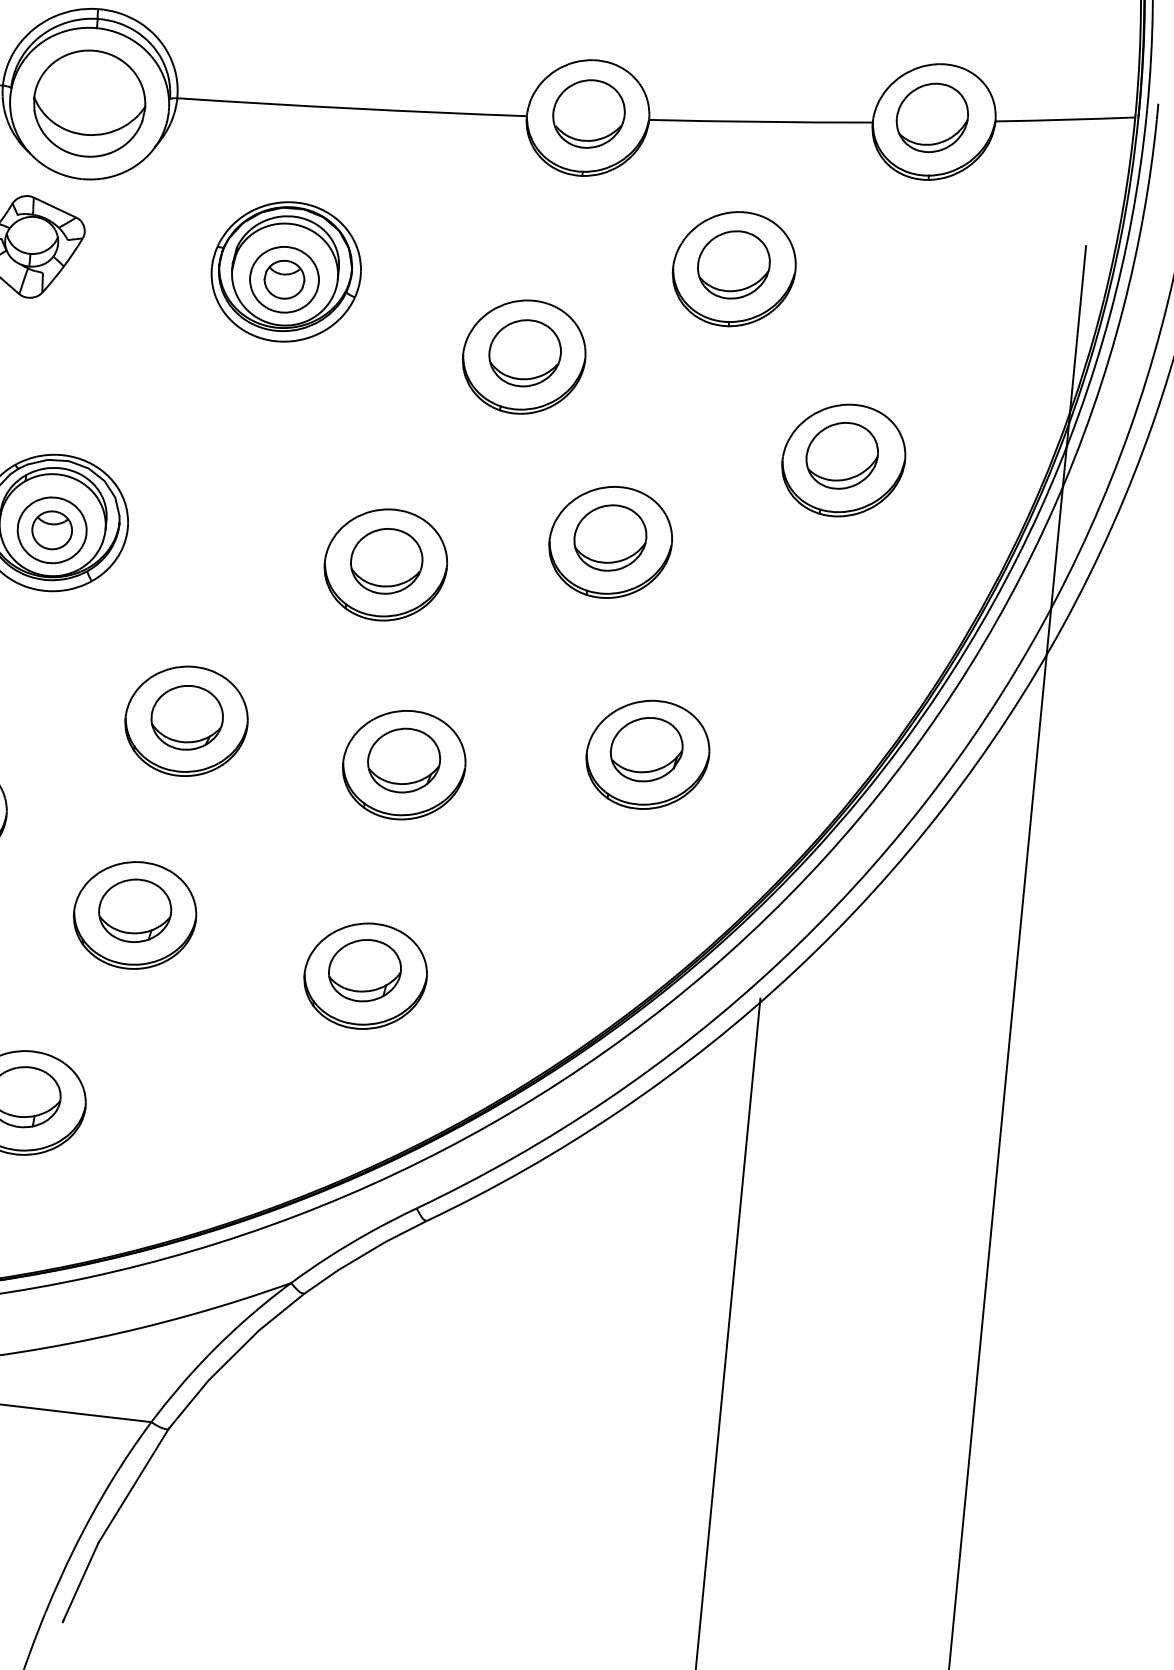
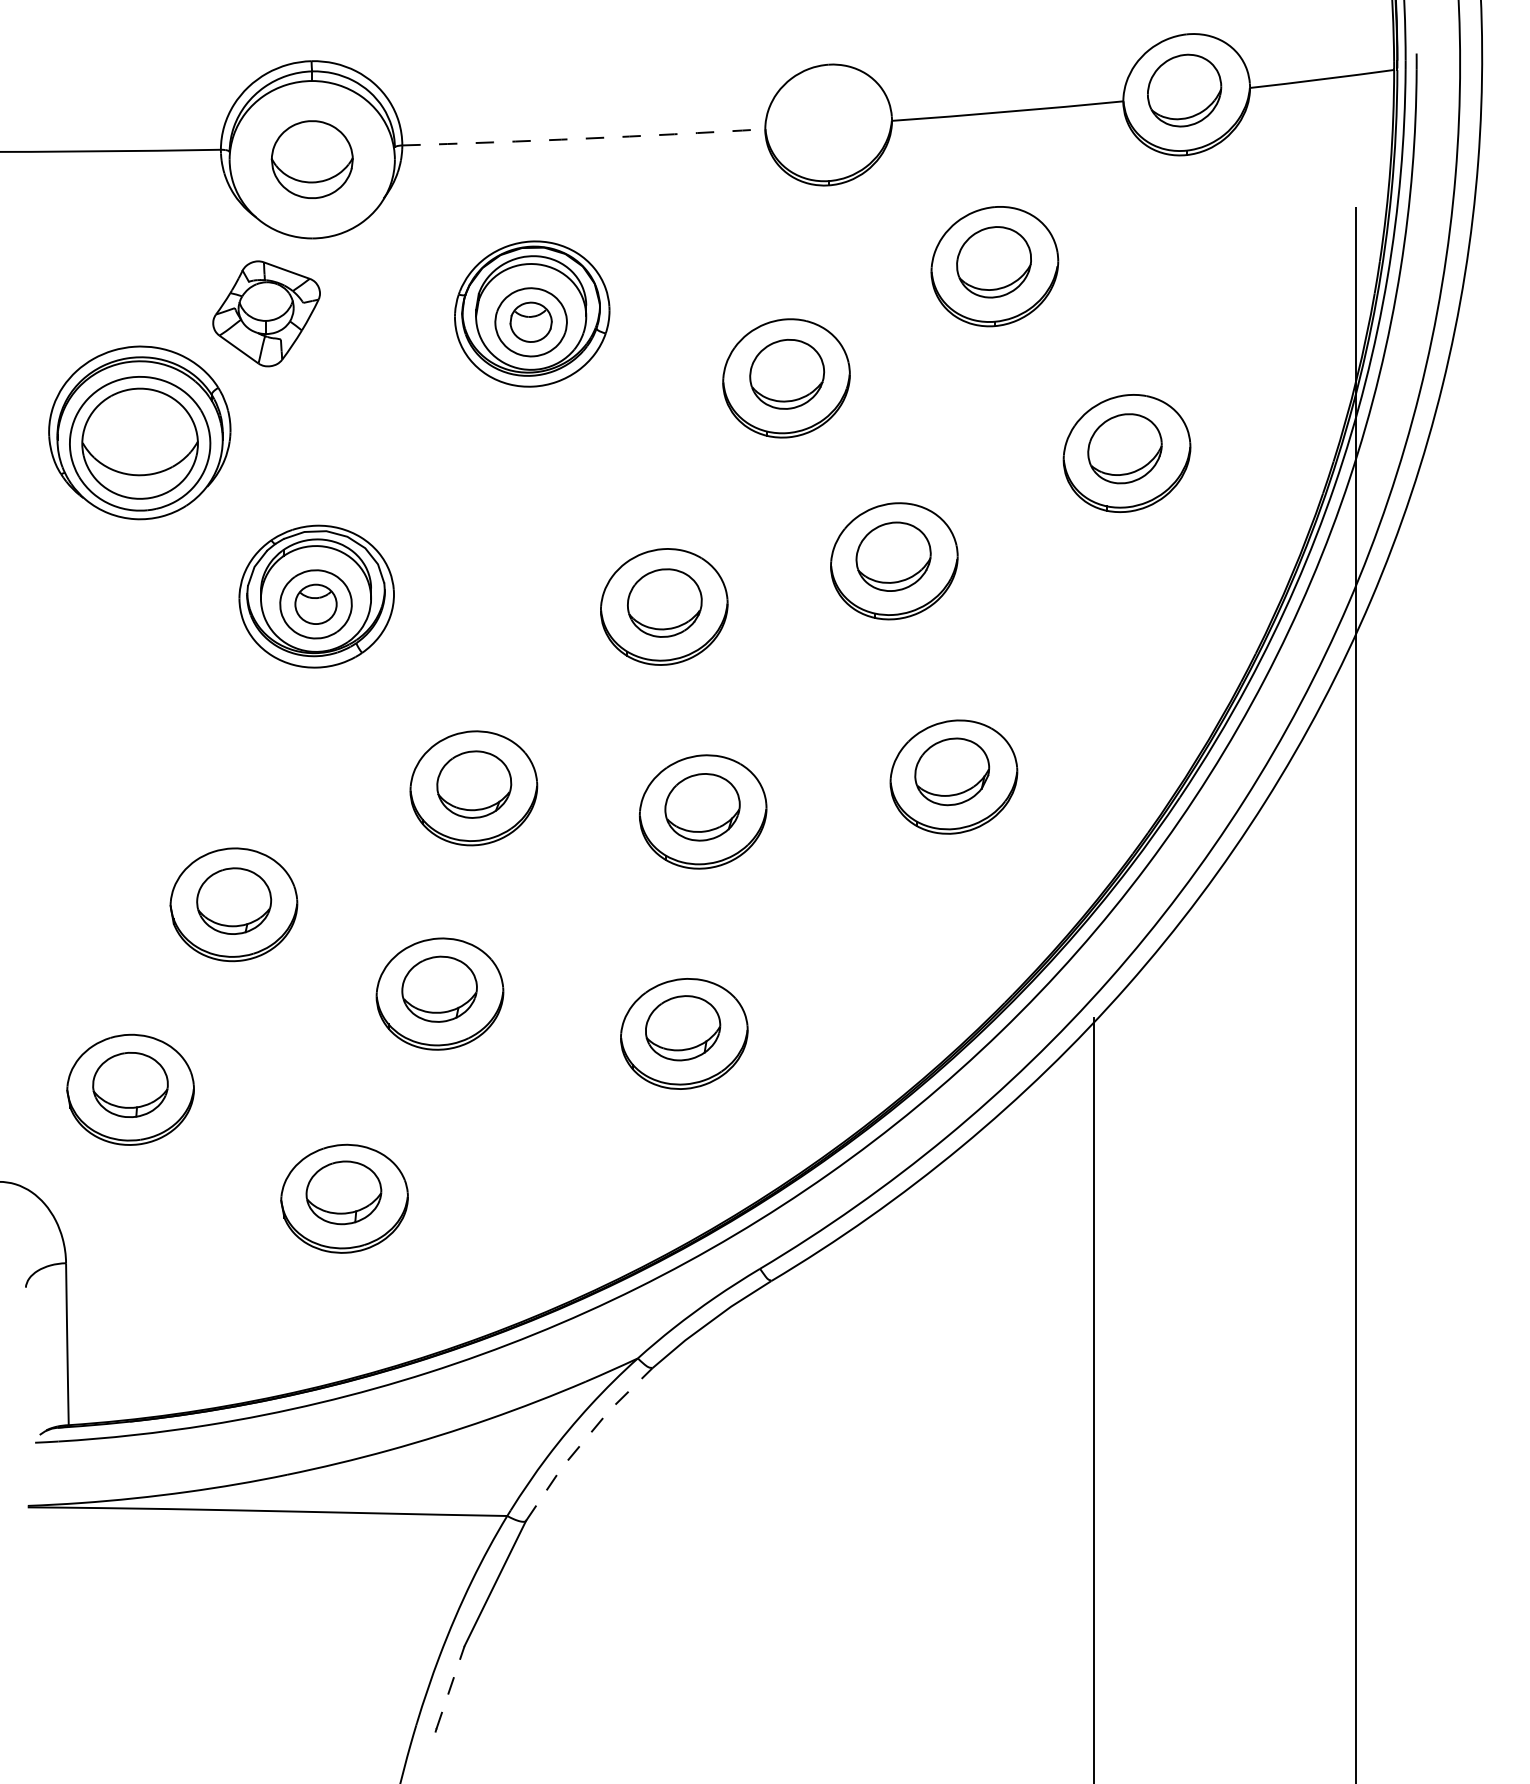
part: (89, 103) -> (312, 159), size x0.7
arc: (351, 108) -> (583, 138), solid -> dashed
part: (589, 113) -> (829, 120), removed
line: (232, 1356) -> (584, 1440), solid -> dashed
line: (81, 1581) -> (450, 1687), solid -> dashed

